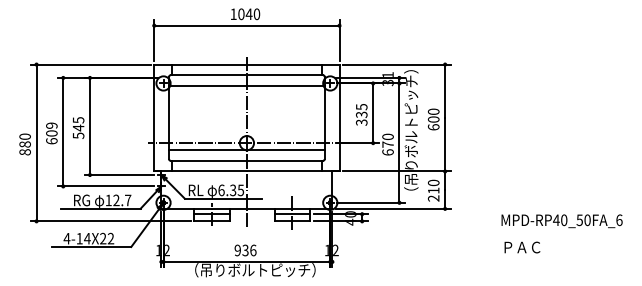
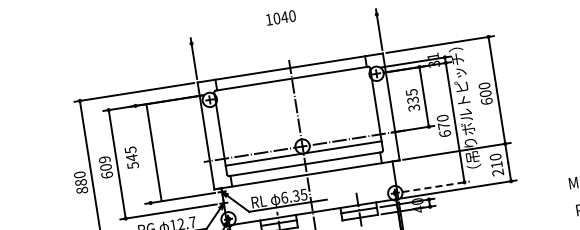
line: (246, 25) -> (283, 28), removed
line: (246, 85) -> (293, 88), removed
line: (90, 126) -> (154, 152), moved
line: (371, 202) -> (436, 186), solid -> dashed

